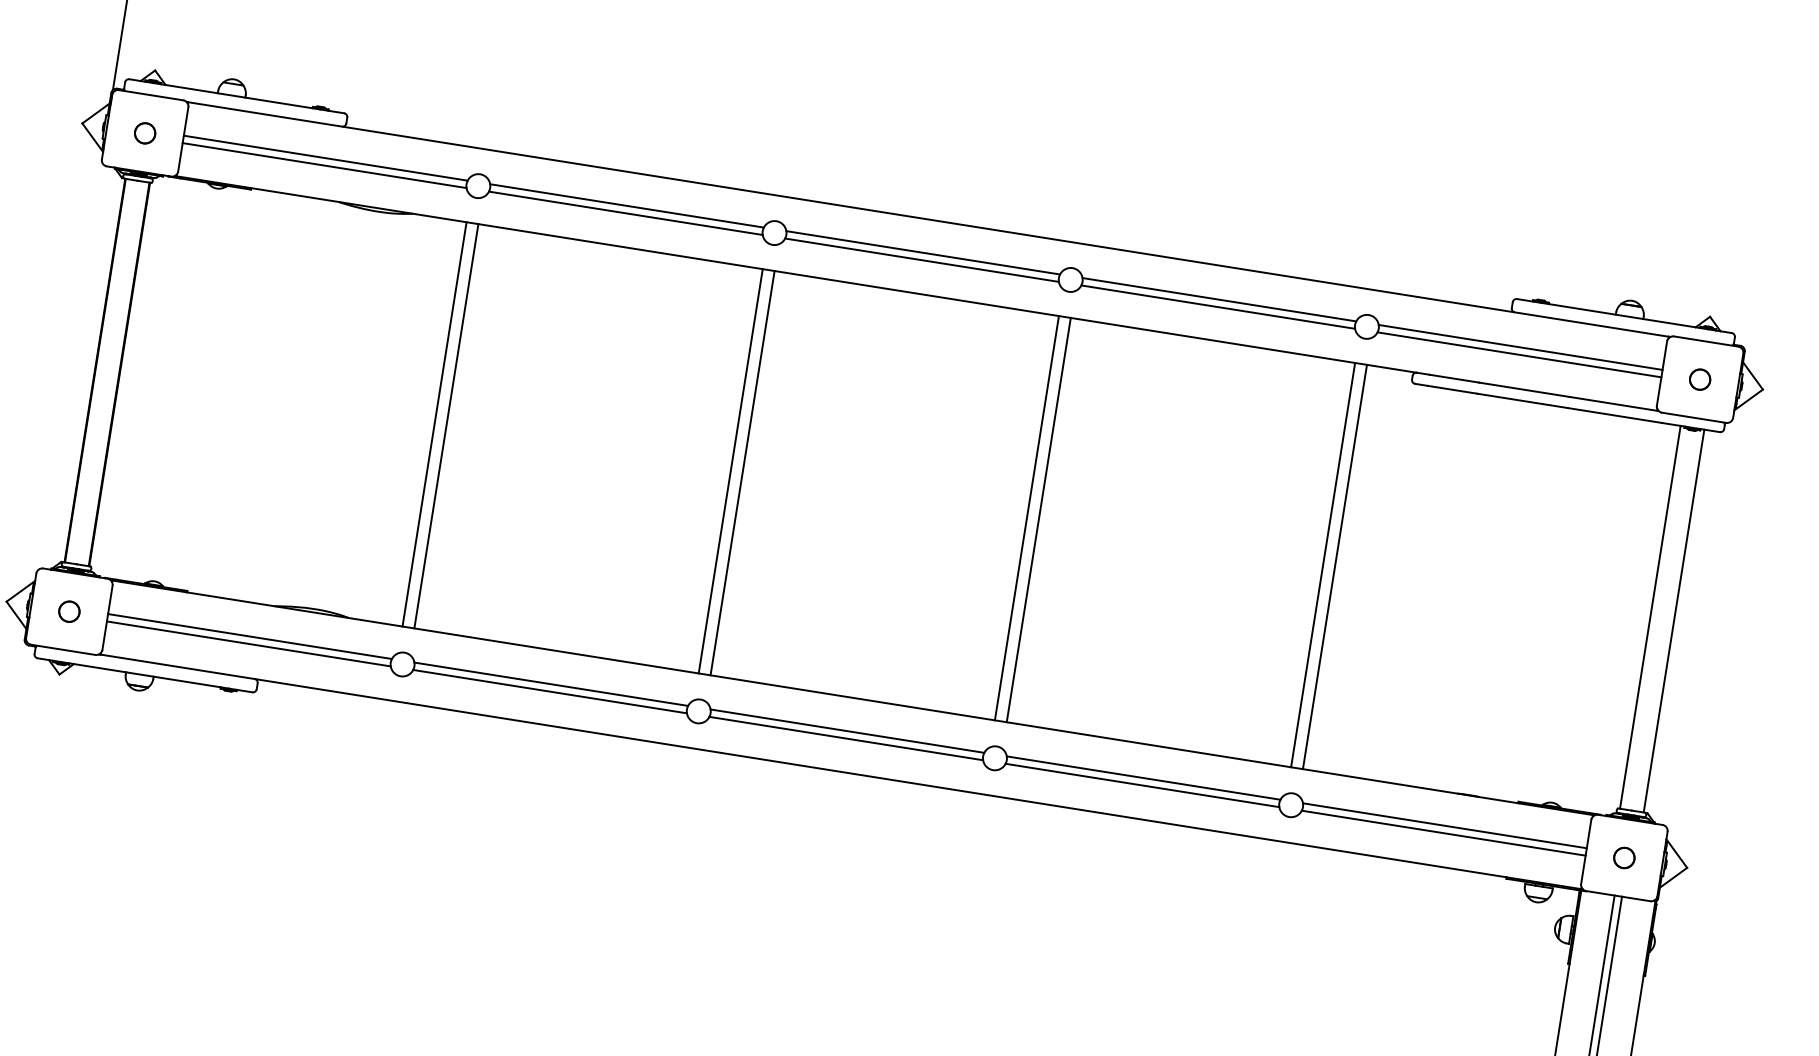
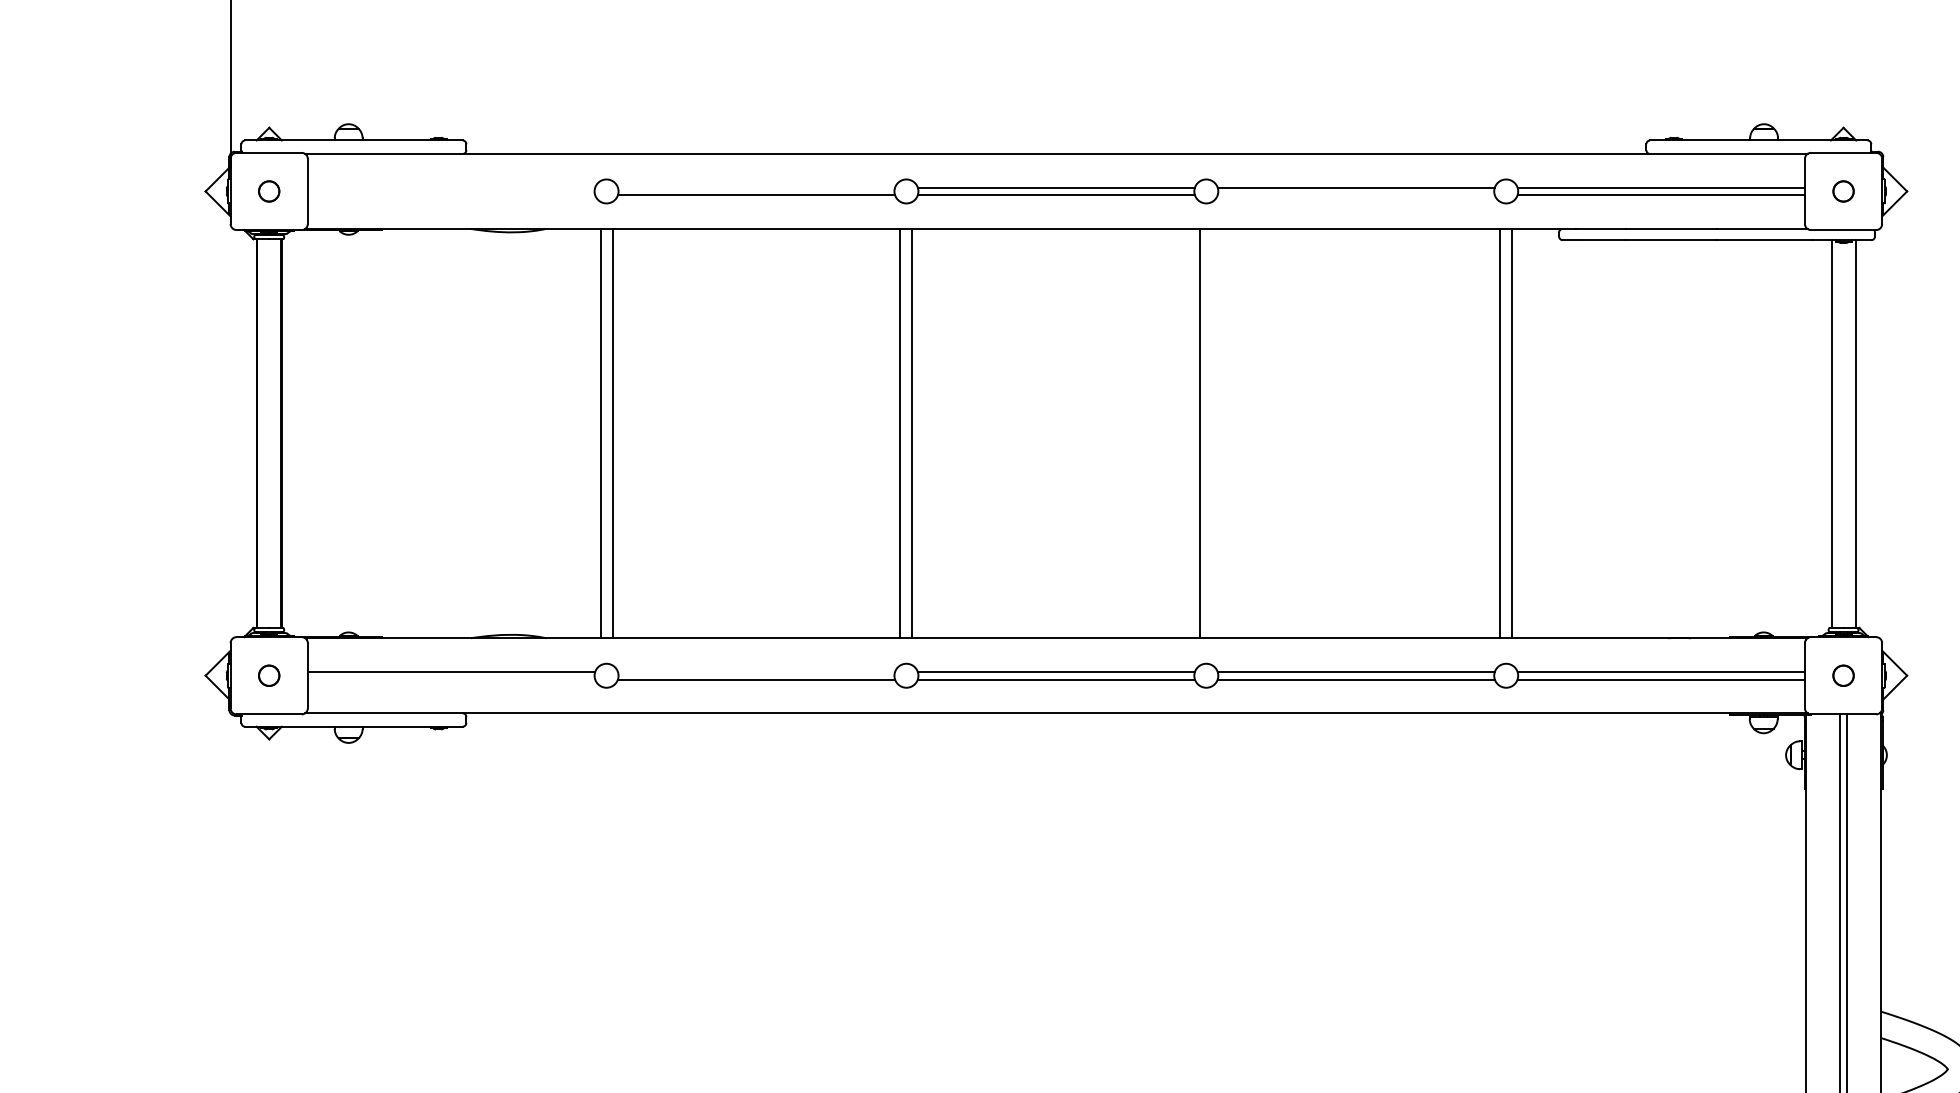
line: (325, 157) -> (451, 187), removed
line: (324, 165) -> (451, 195), removed
line: (627, 205) -> (756, 187), removed
line: (1217, 307) -> (1355, 195), removed
line: (1038, 519) -> (1212, 433), removed
line: (248, 643) -> (451, 679), removed
line: (551, 684) -> (756, 672), removed

